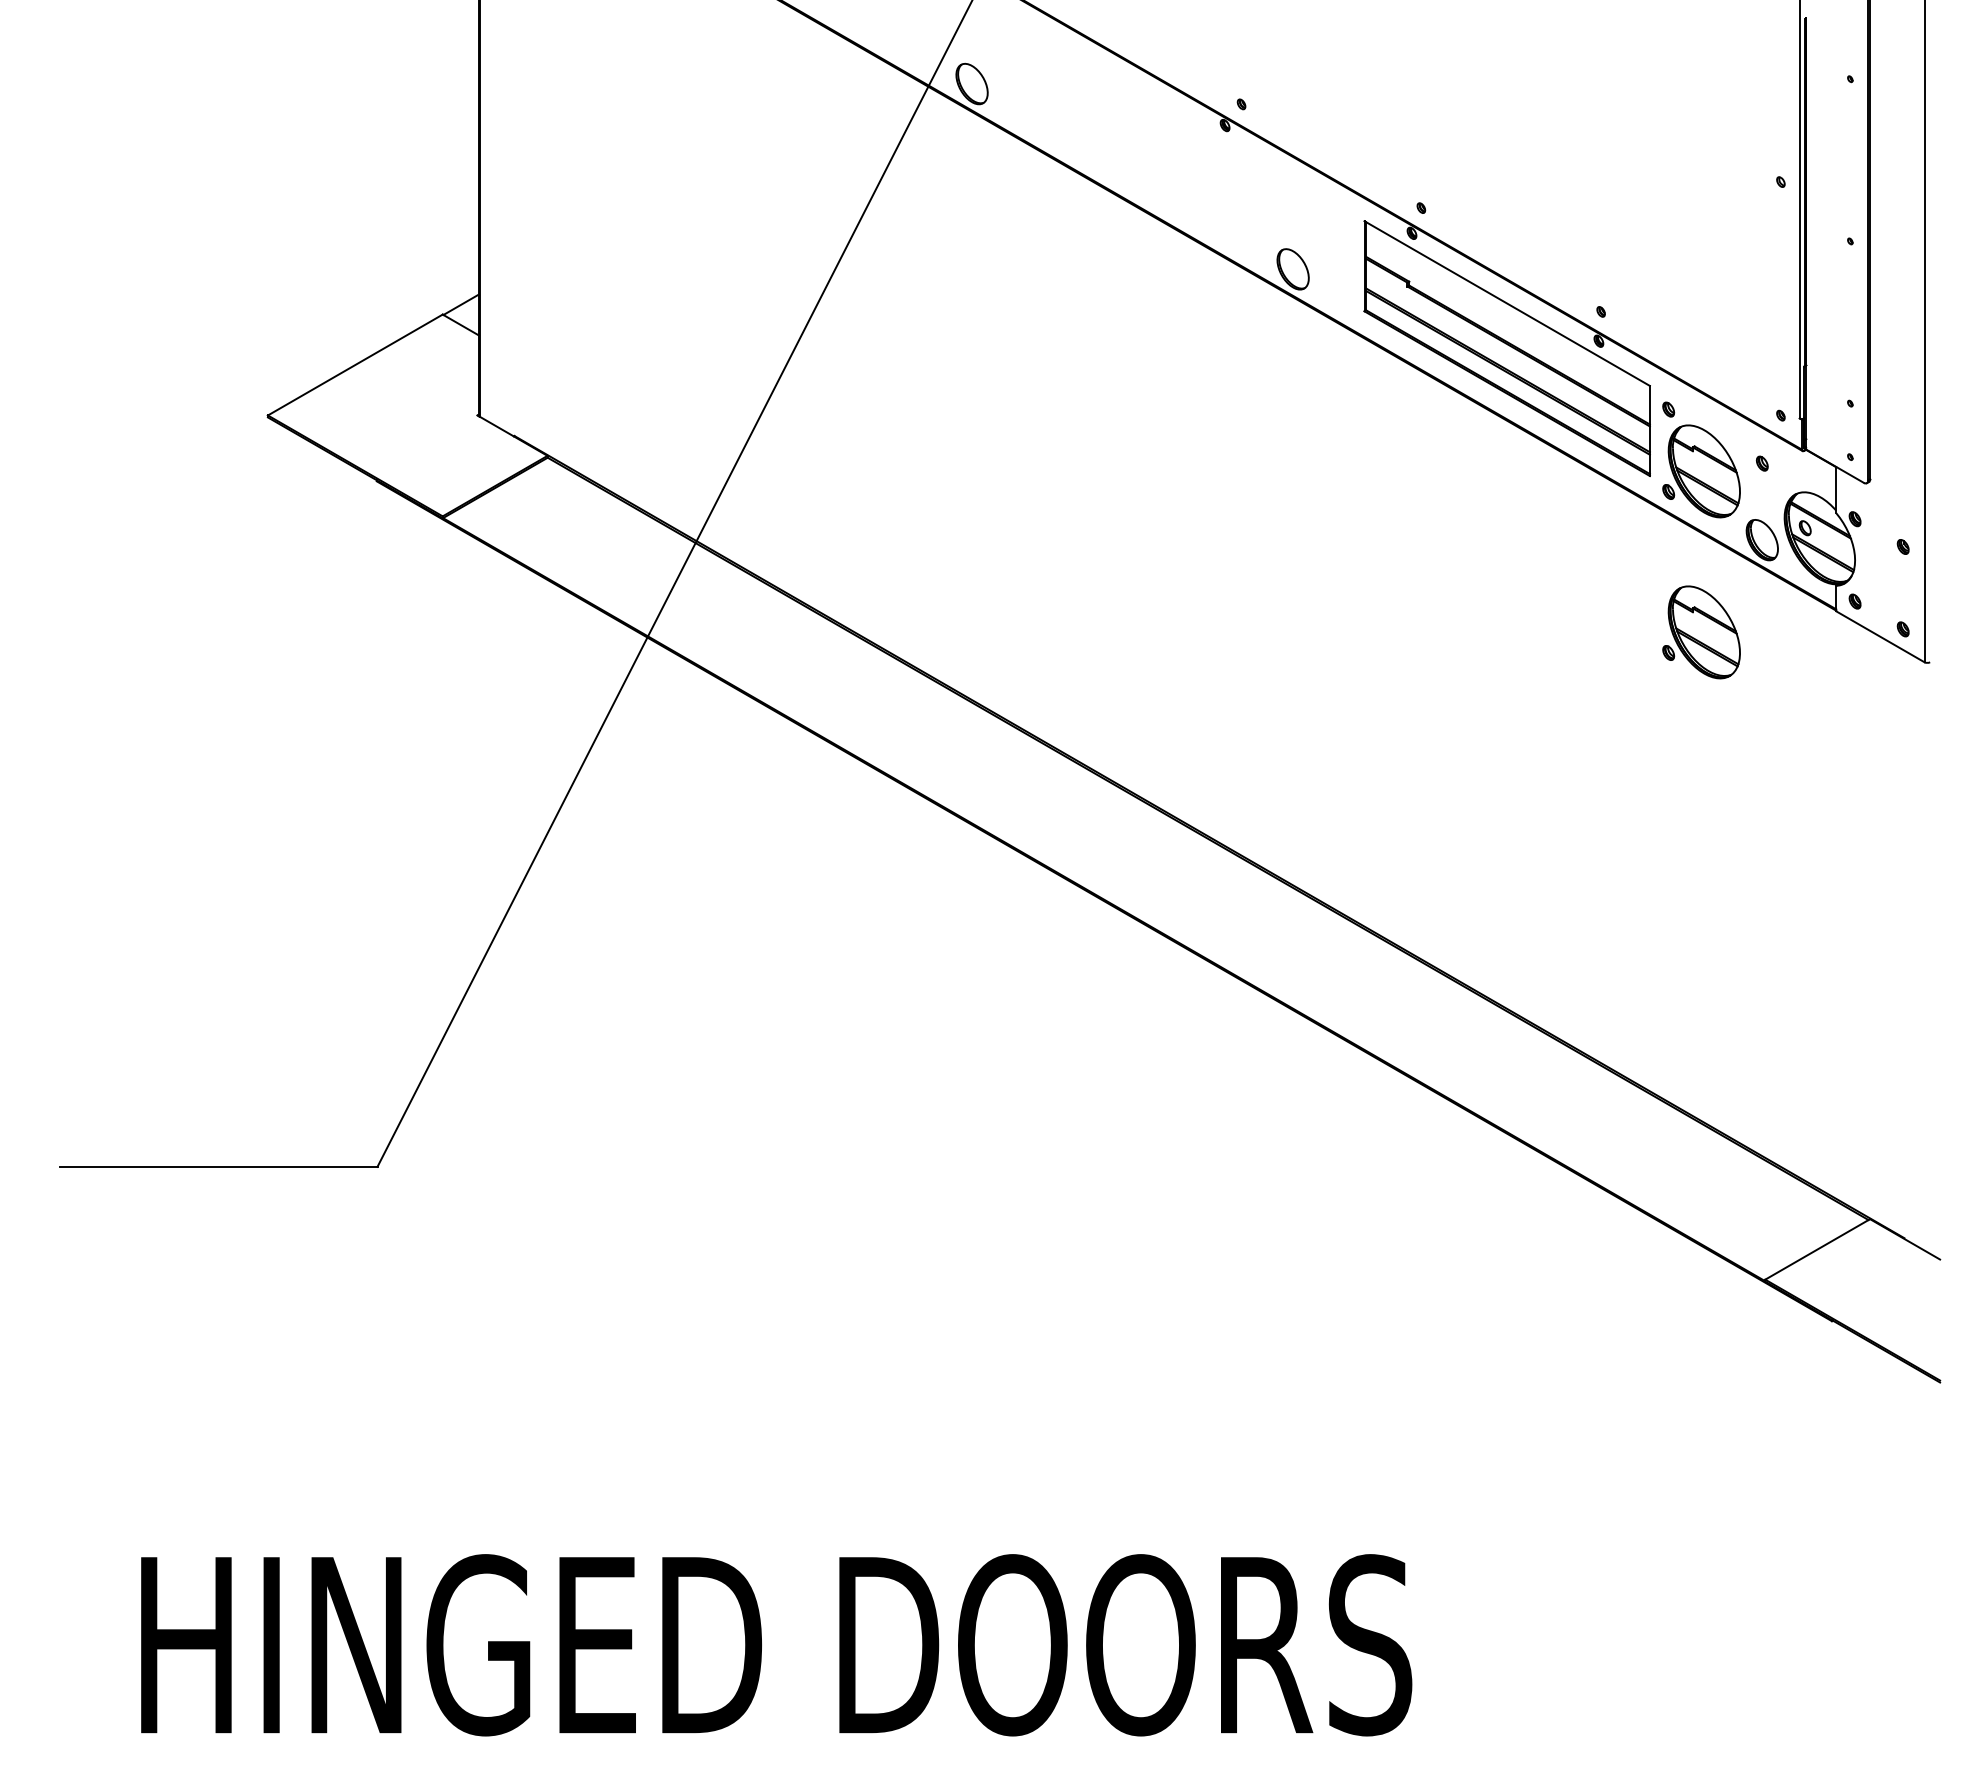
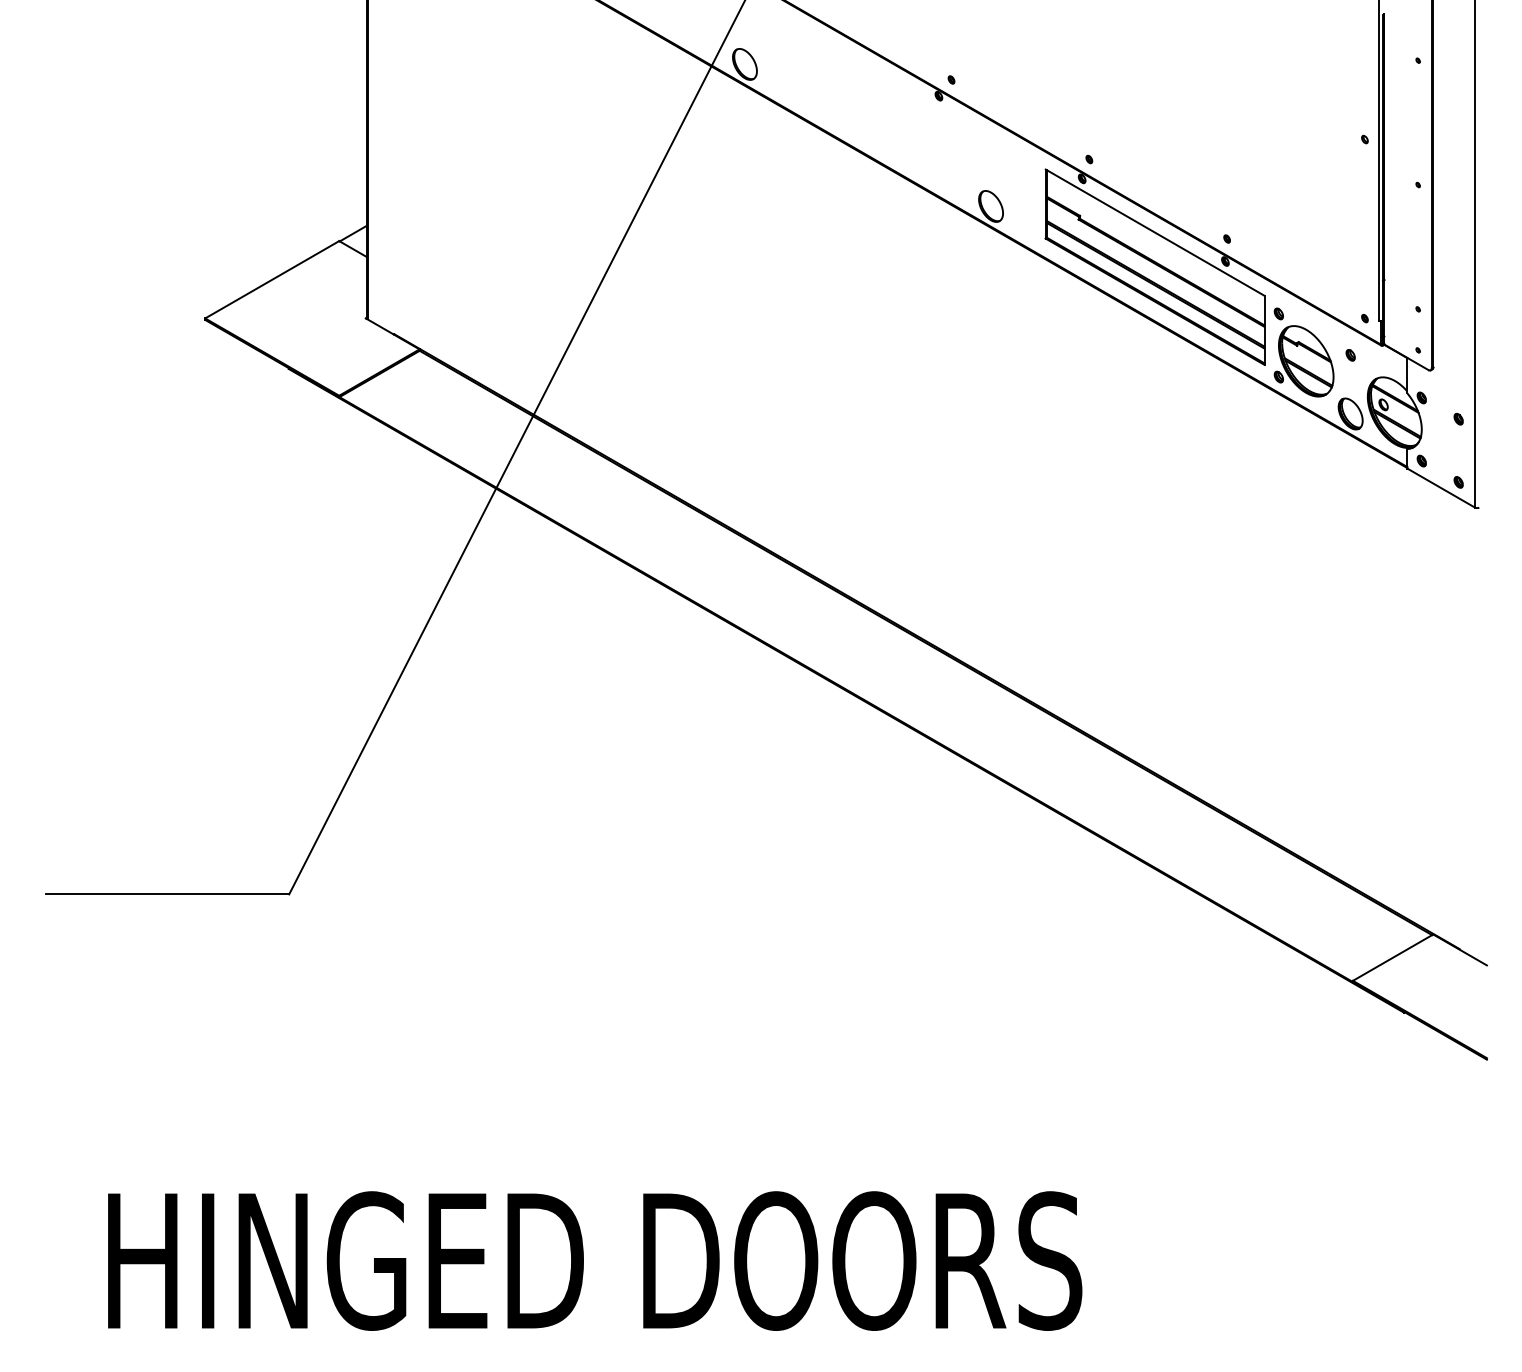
part: (1701, 632) -> (1304, 484), removed

